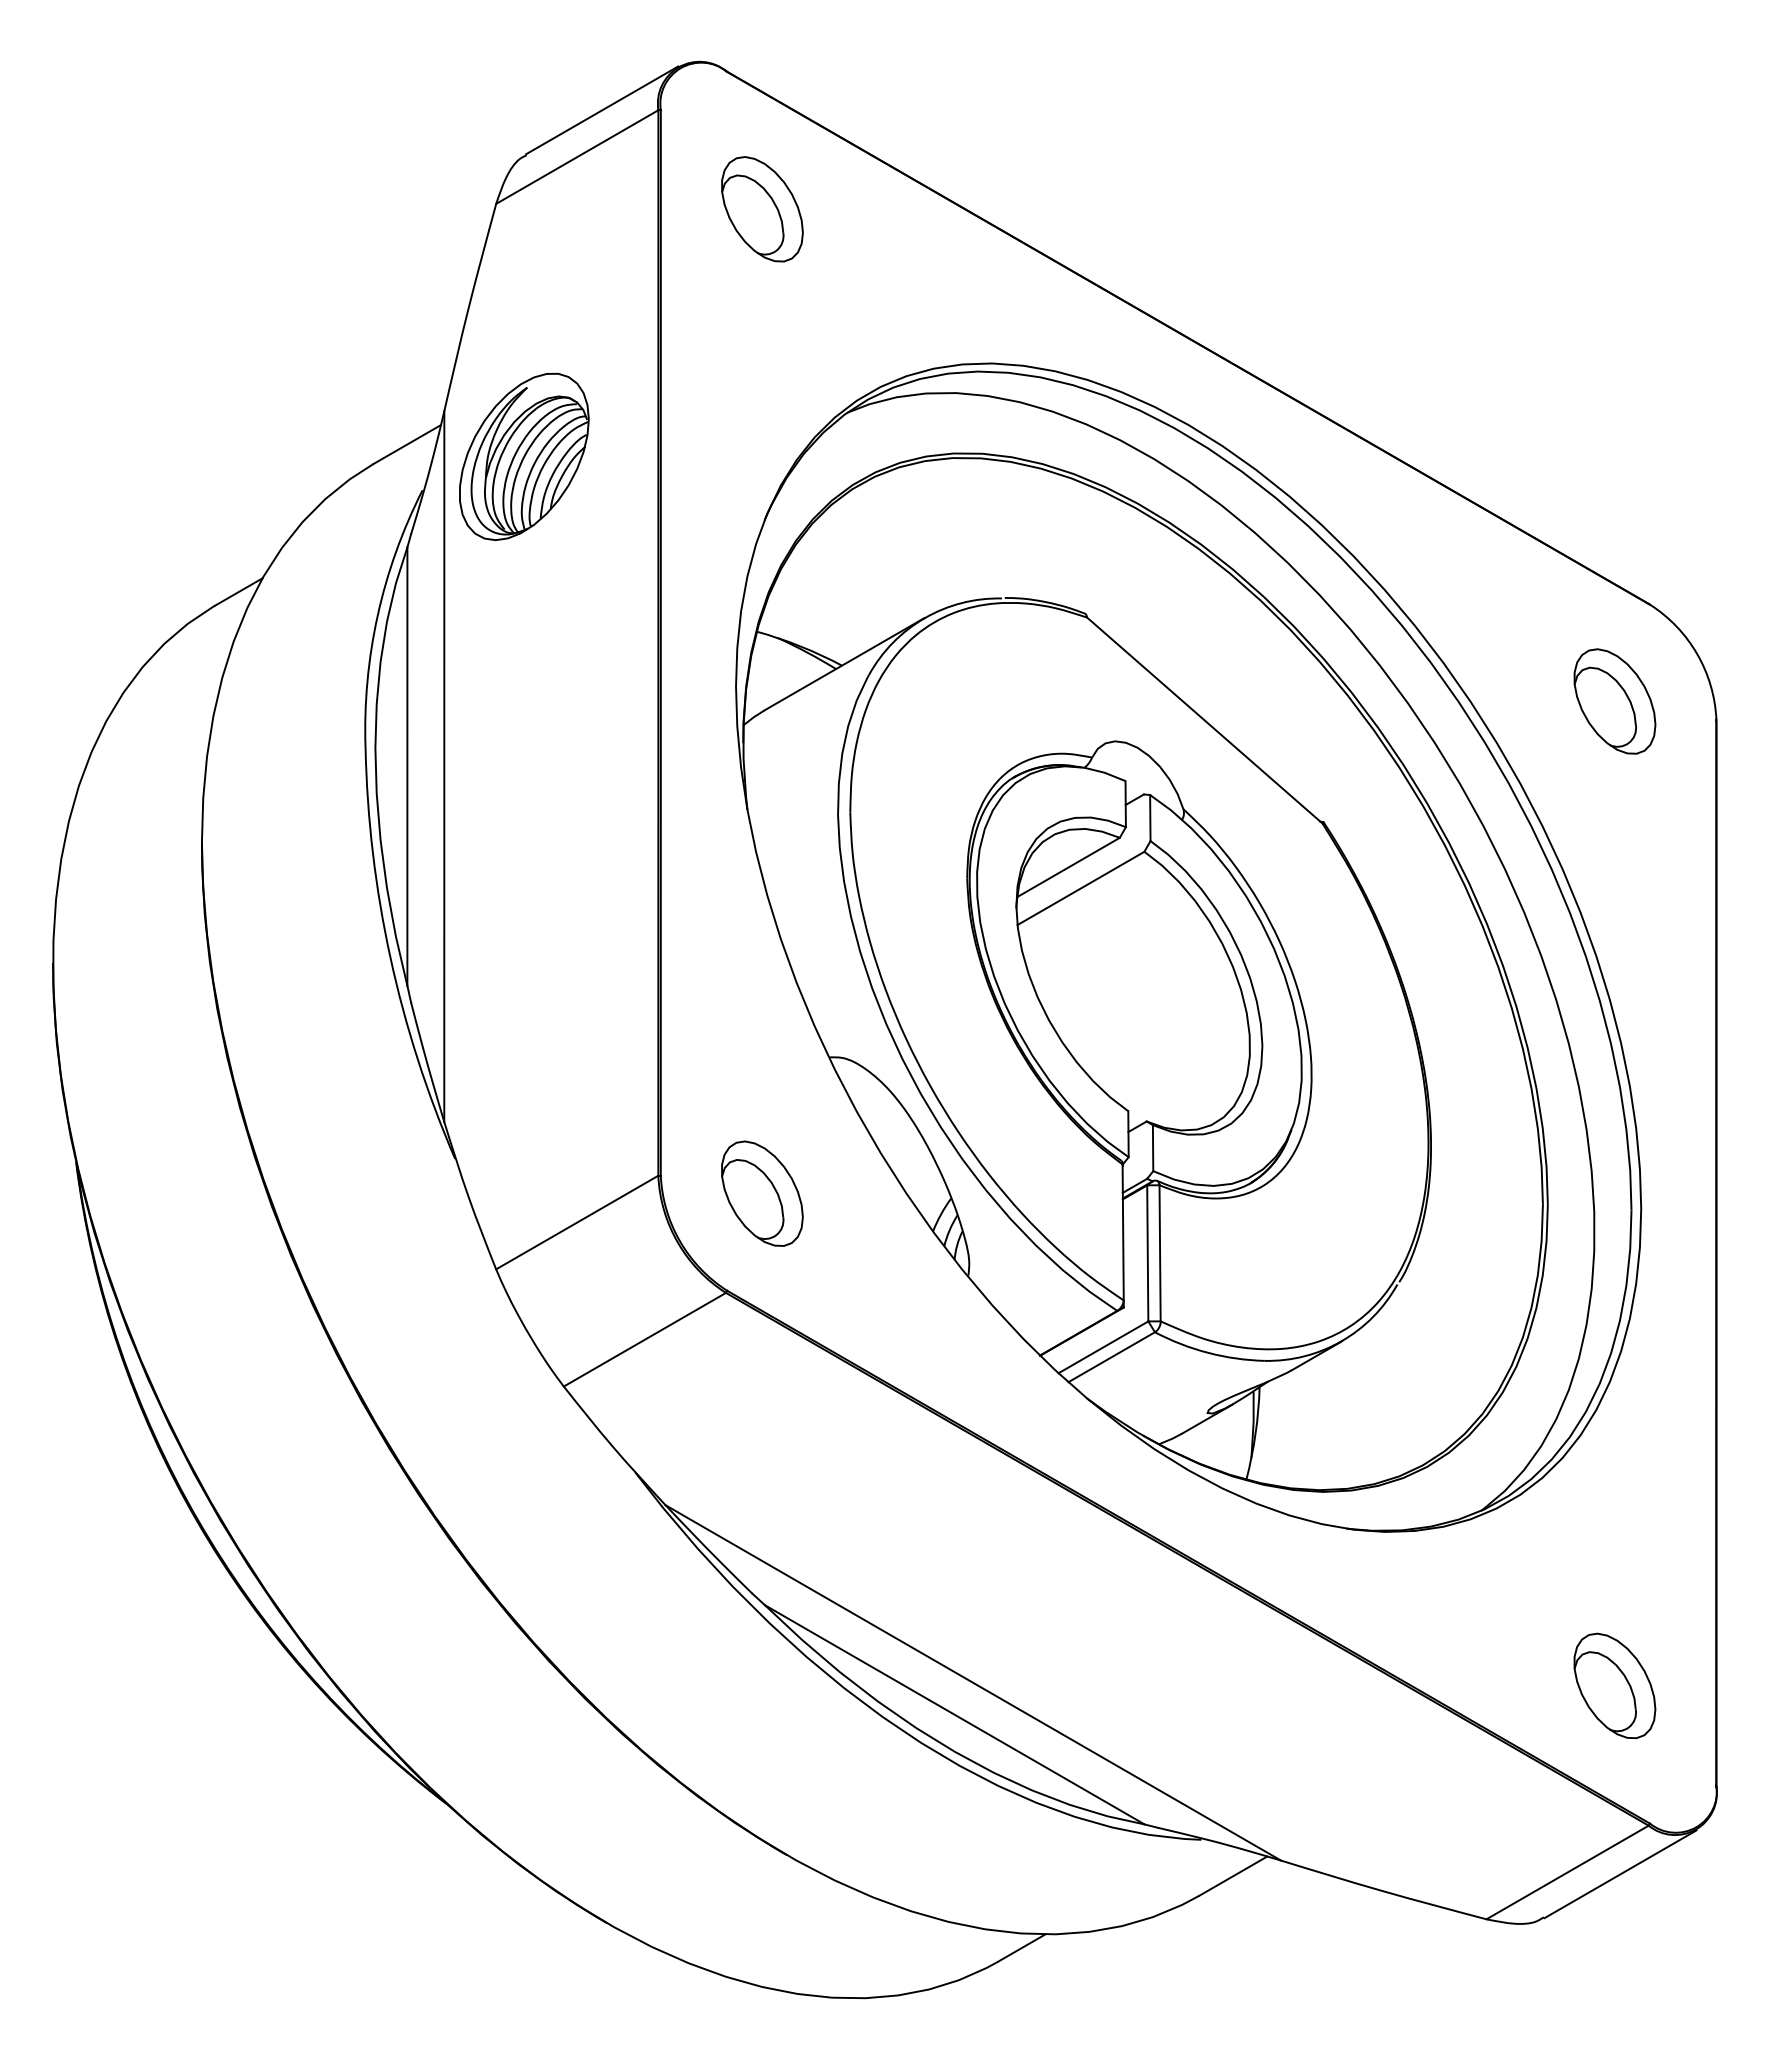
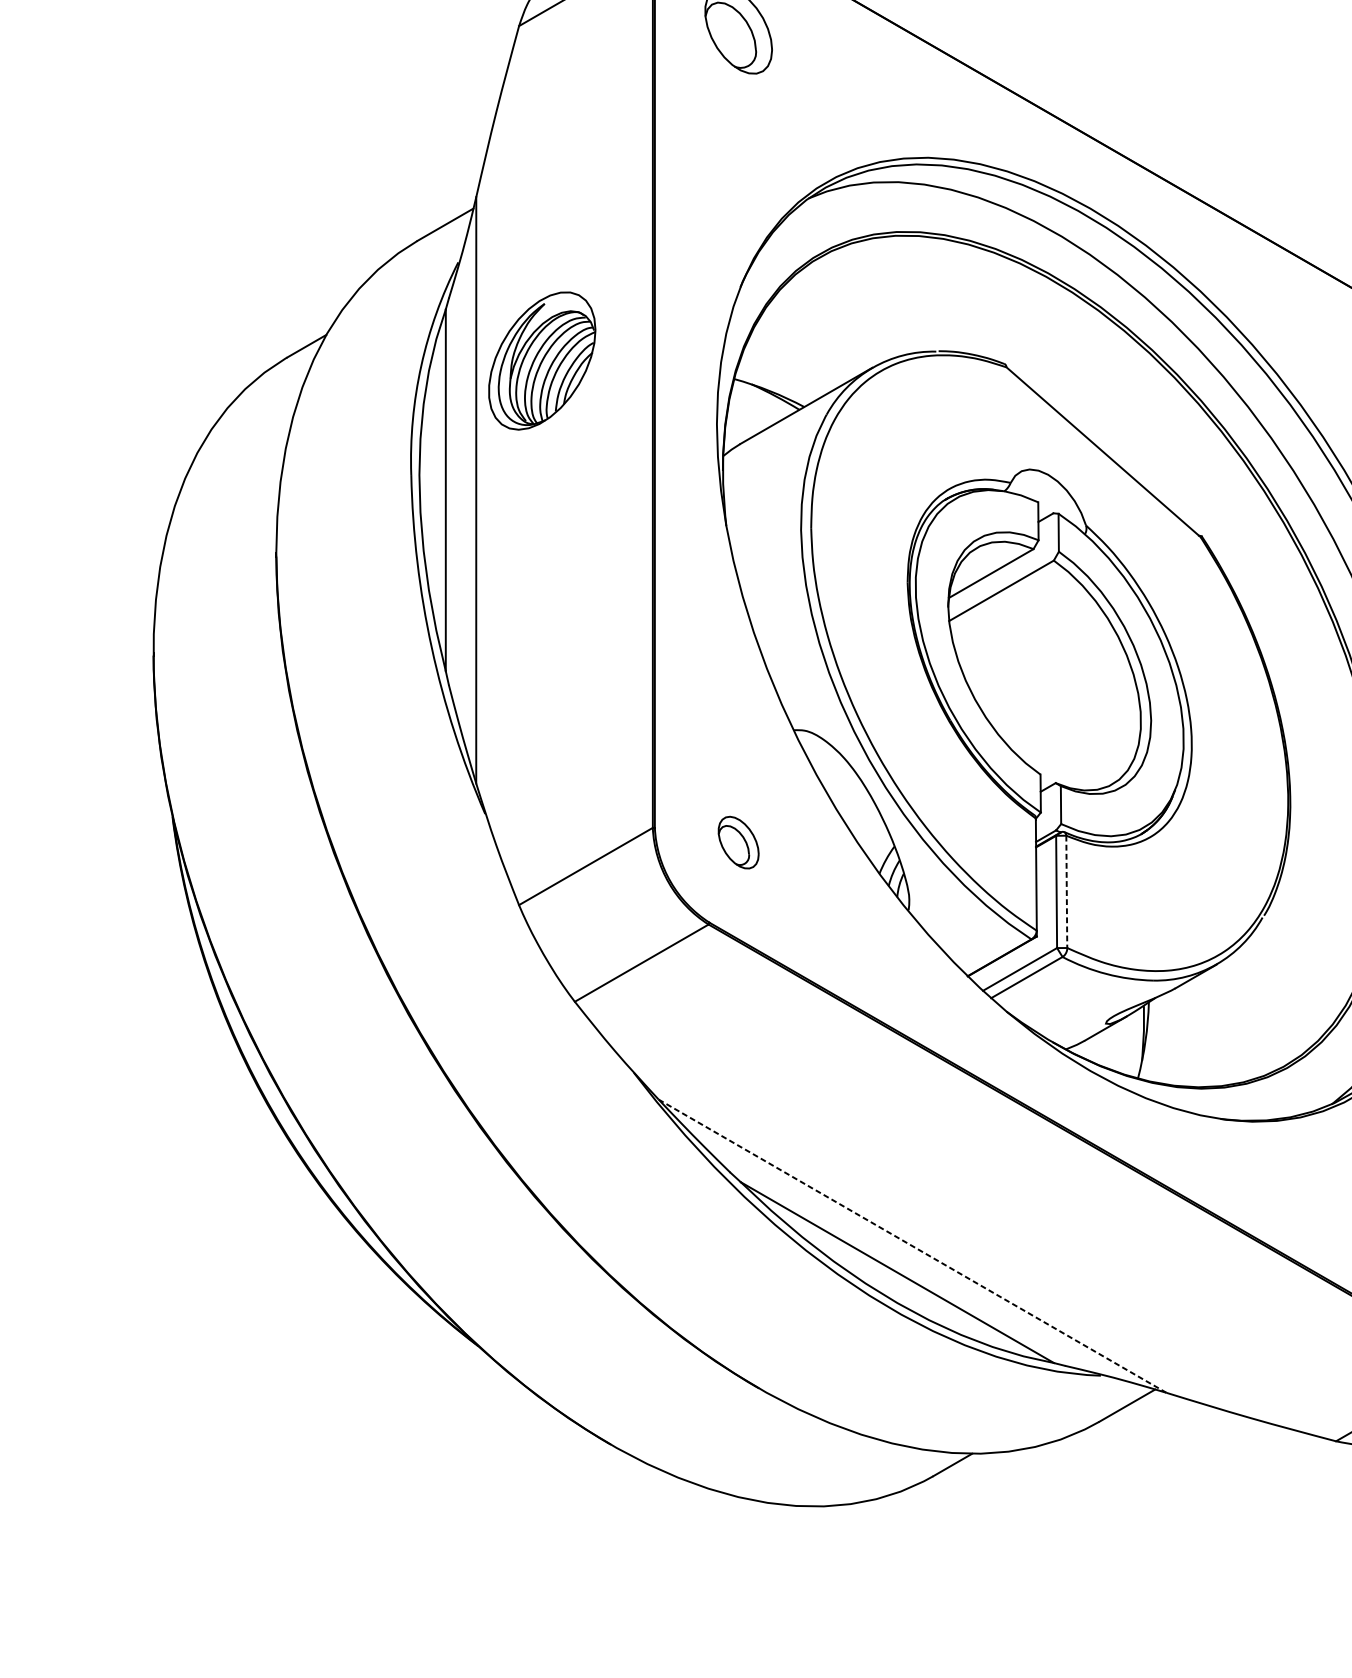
part: (524, 456) -> (542, 360), moved
part: (762, 1193) -> (738, 842), size x0.6
line: (1160, 1253) -> (1067, 892), solid -> dashed
line: (972, 1682) -> (912, 1245), solid -> dashed

